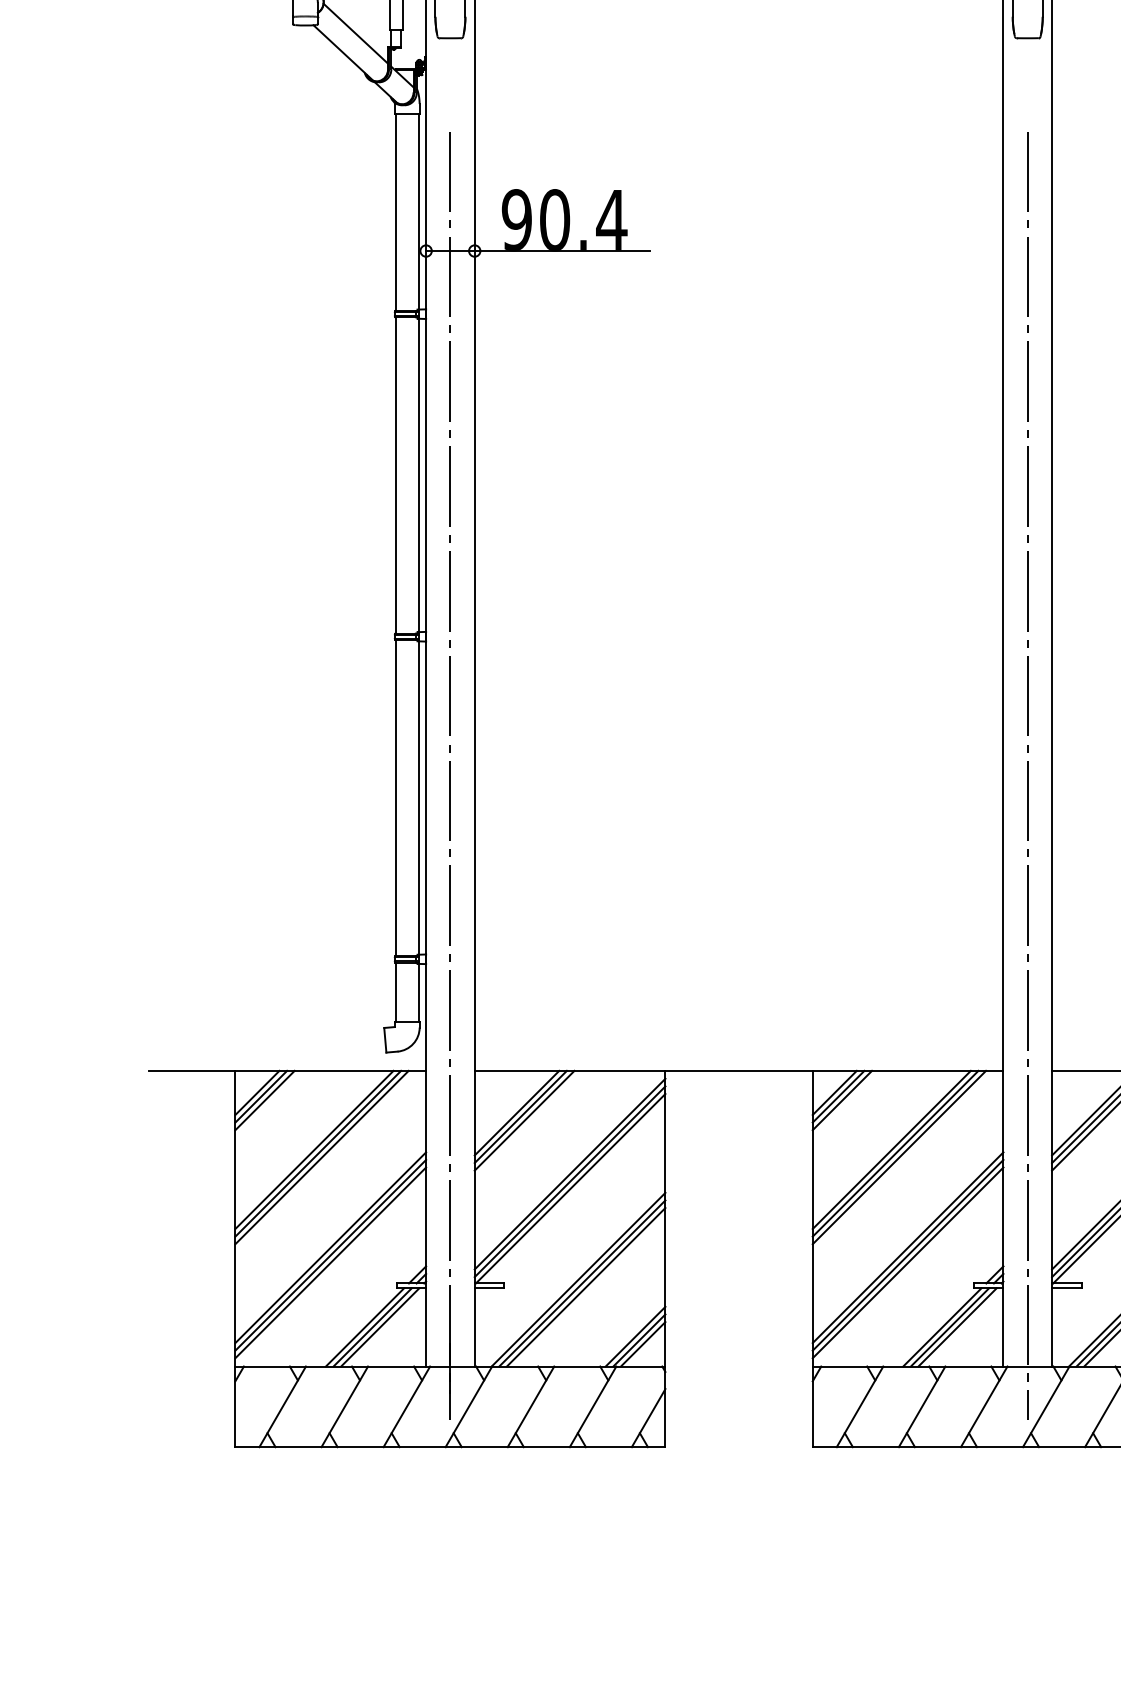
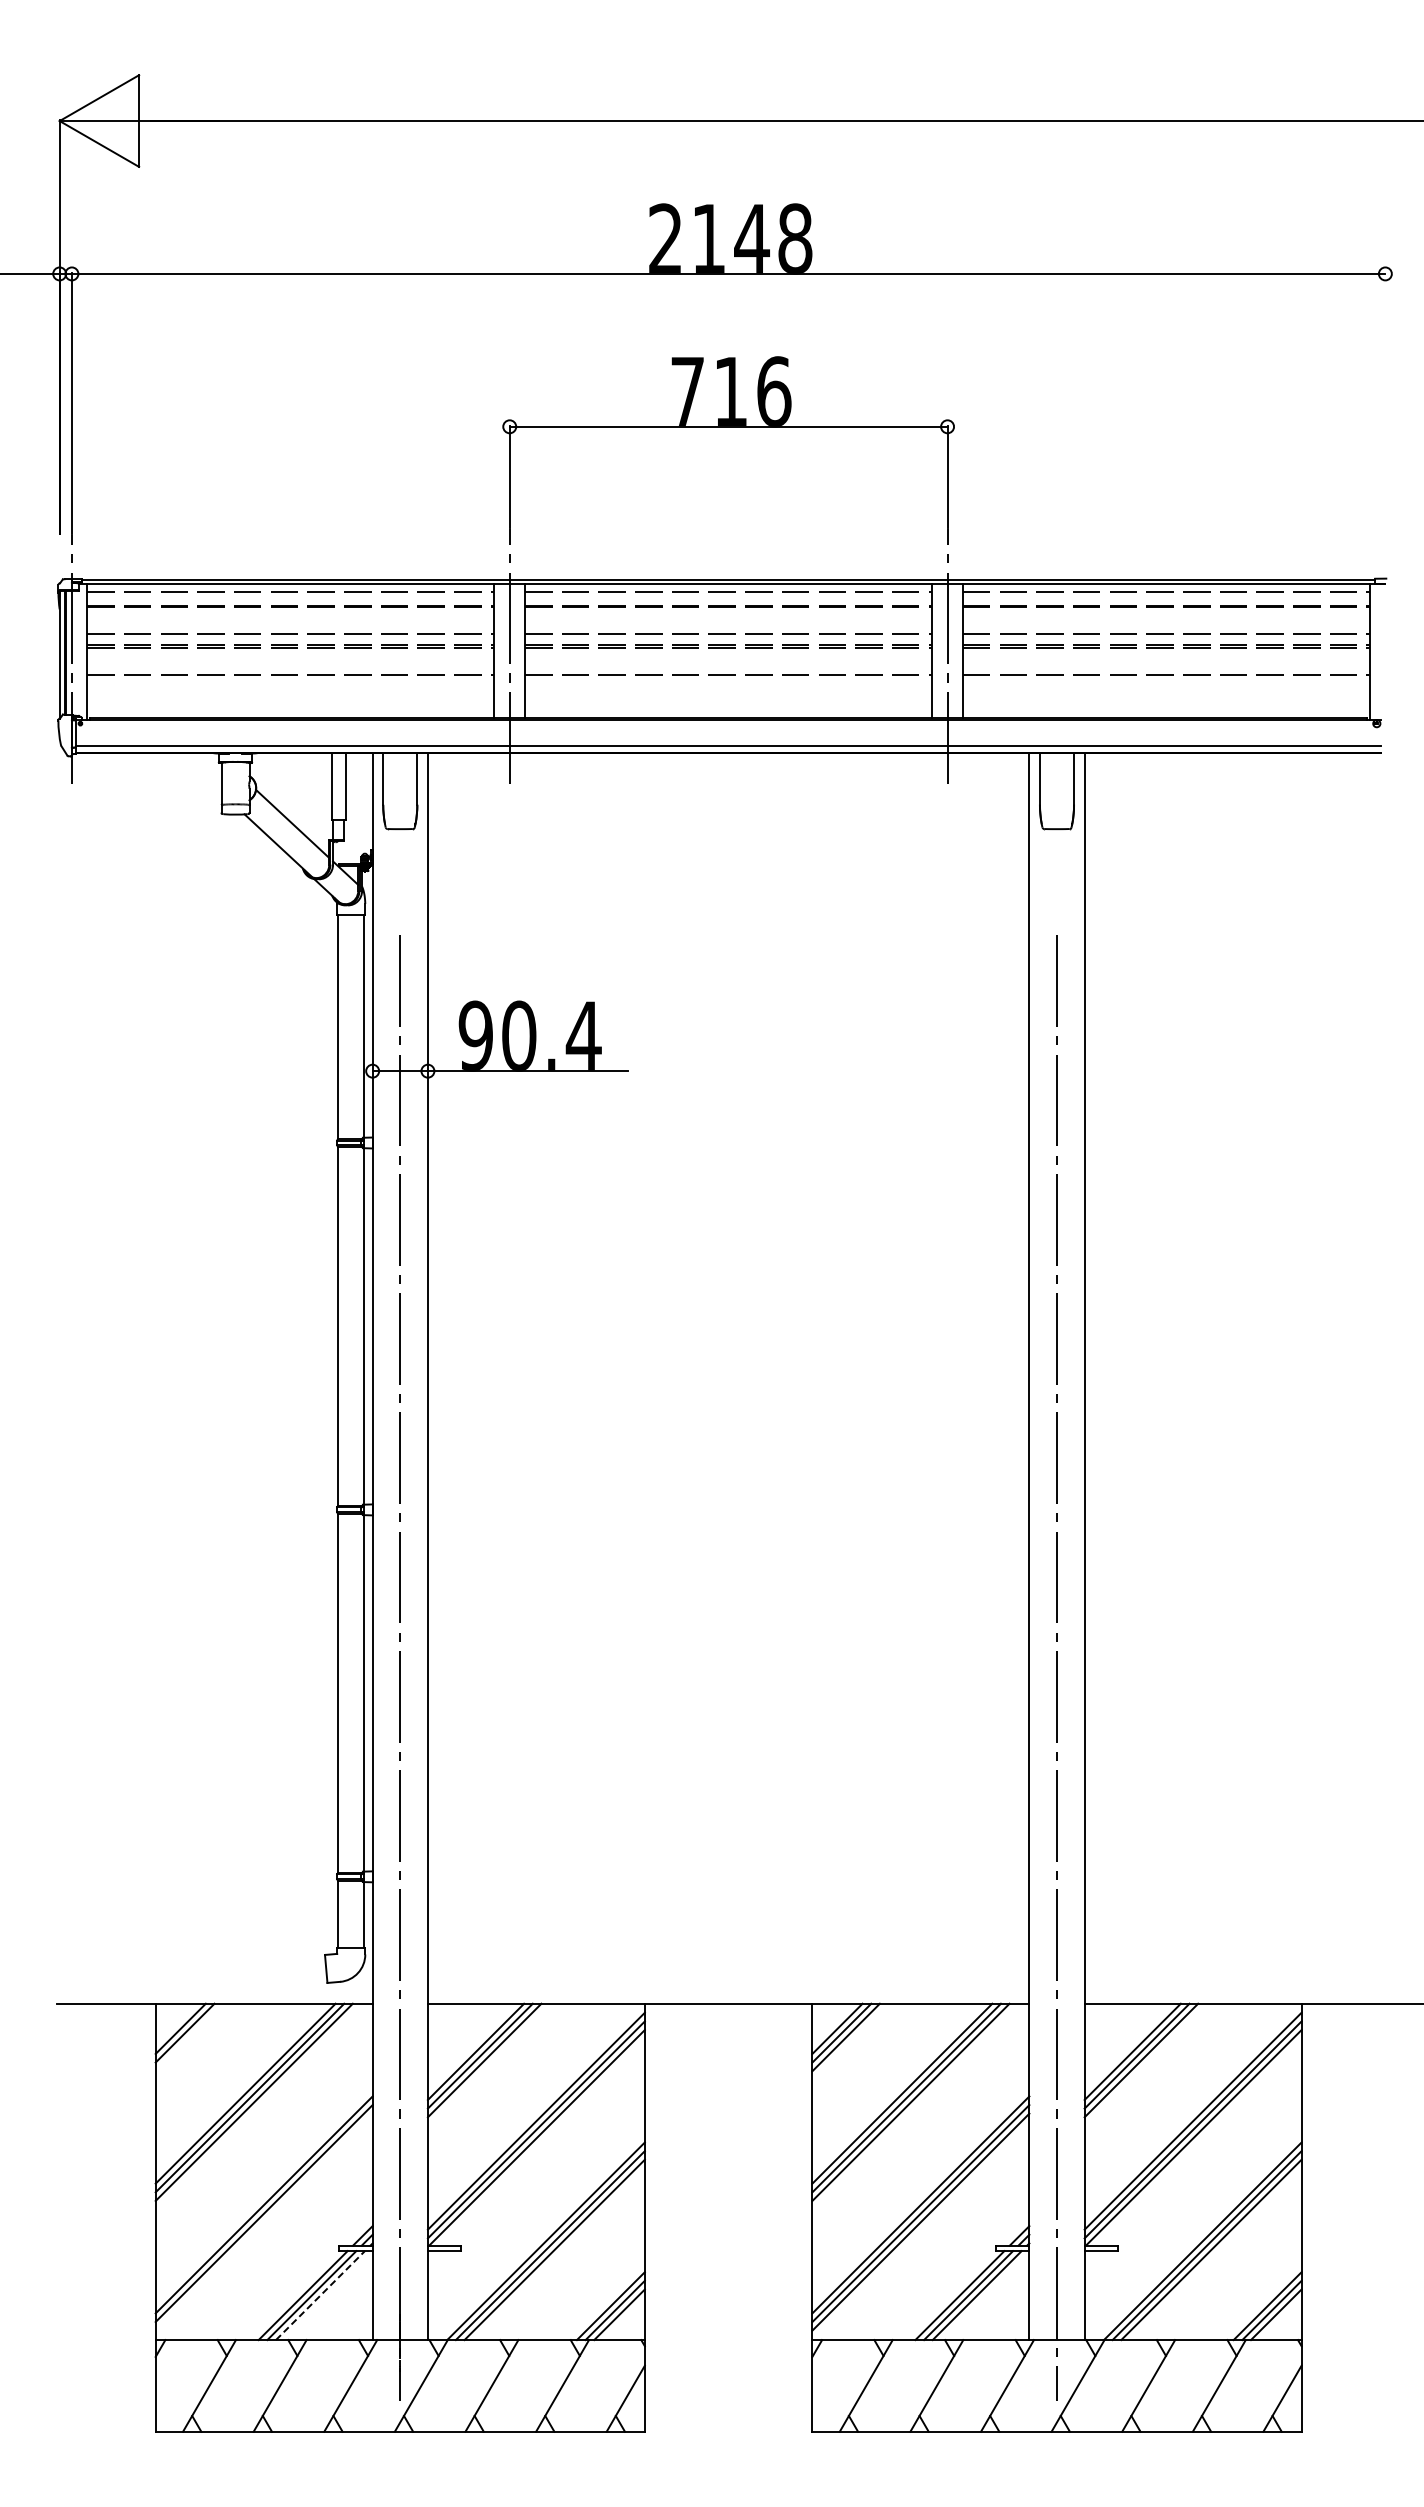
line: (265, 1100) -> (189, 2037), removed
line: (330, 1262) -> (263, 2221), removed
line: (380, 1327) -> (320, 2295), solid -> dashed

